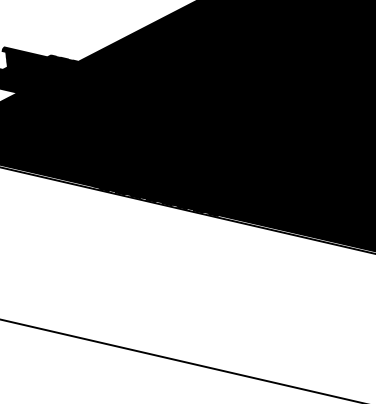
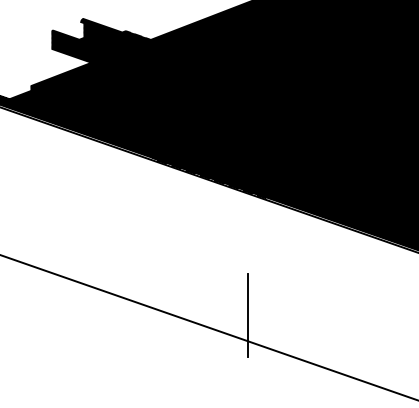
line: (212, 342) -> (247, 315), added

